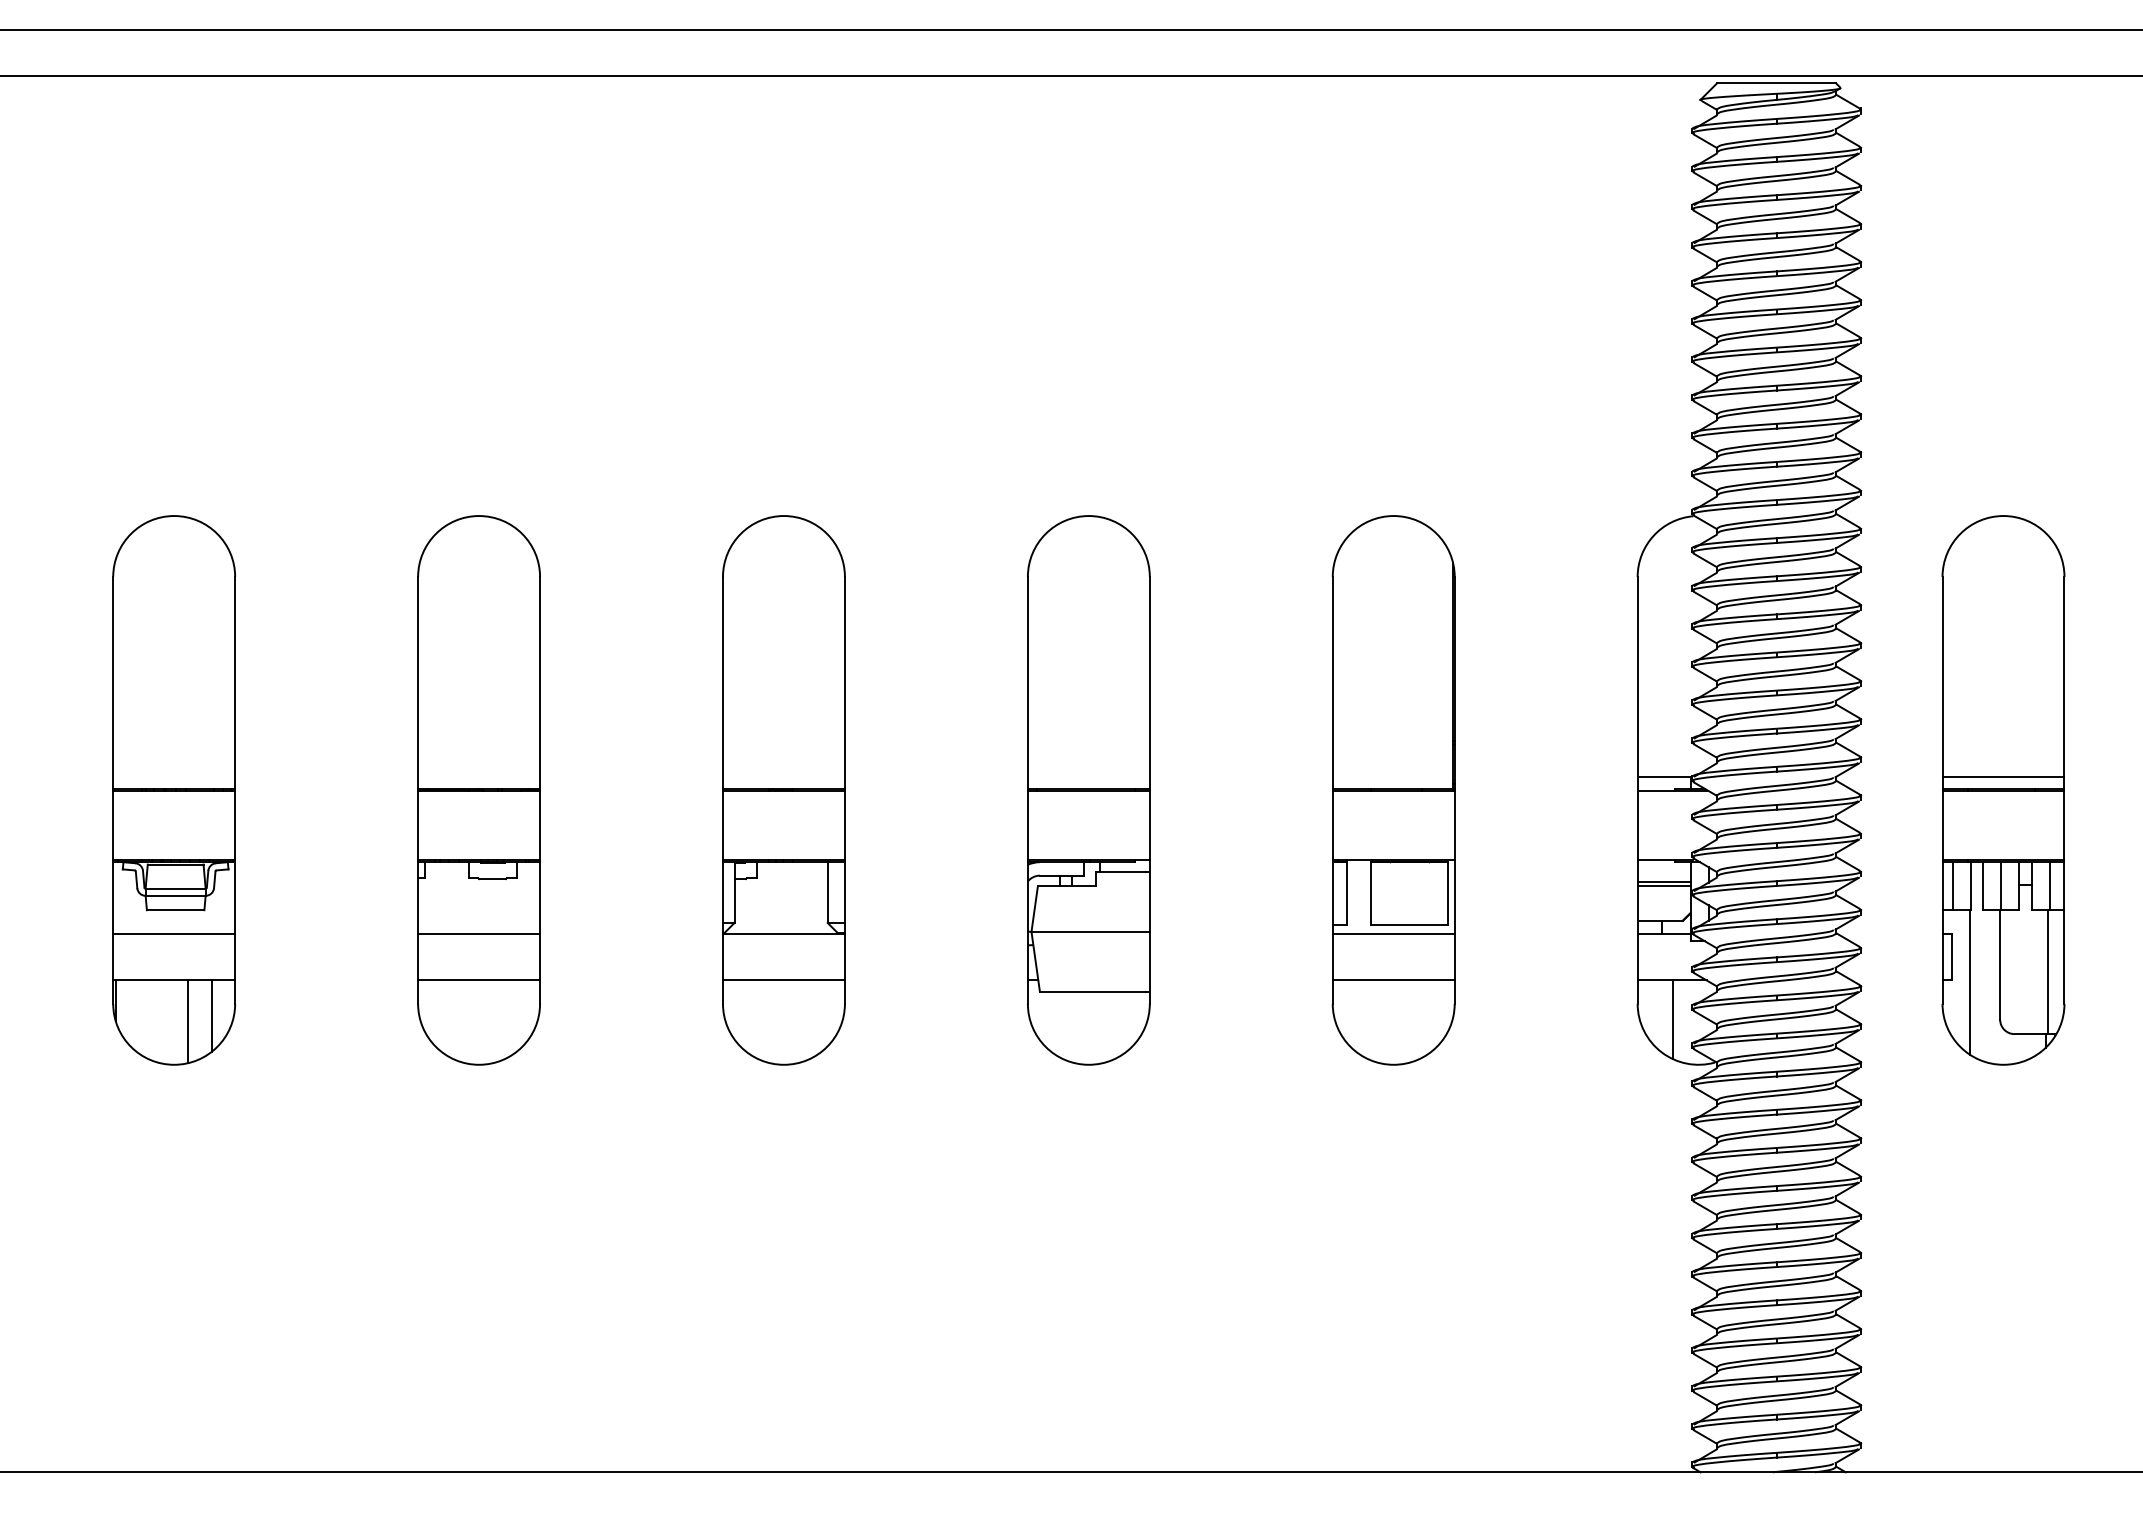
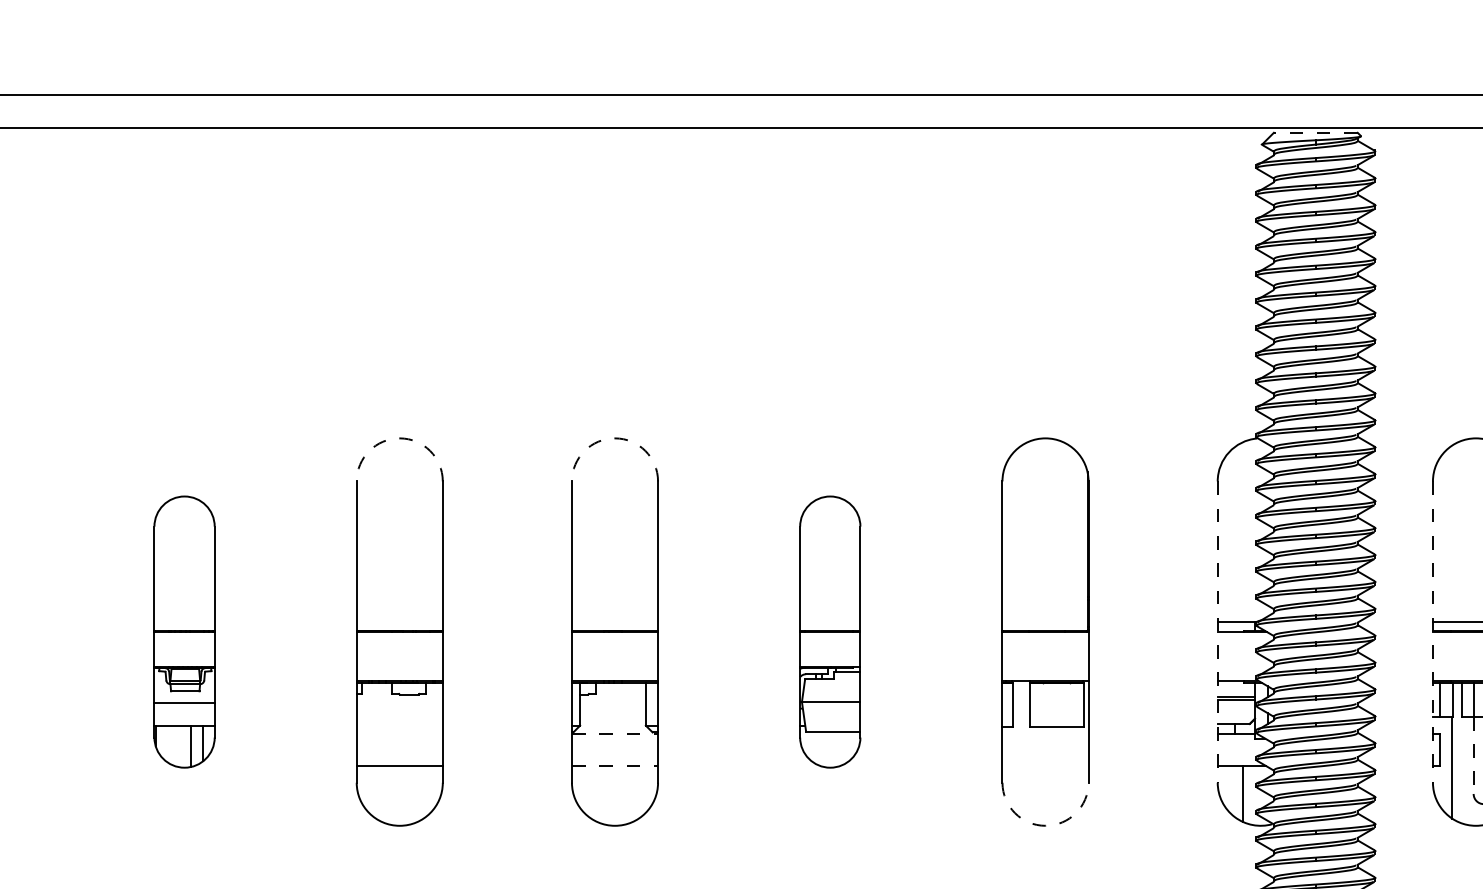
line: (1776, 83) -> (1315, 133), solid -> dashed
arc: (479, 516) -> (400, 438), solid -> dashed
arc: (783, 516) -> (614, 438), solid -> dashed
part: (174, 790) -> (184, 632), size x0.7
part: (1088, 790) -> (830, 632), size x0.7
line: (1637, 790) -> (1217, 632), solid -> dashed
line: (1942, 790) -> (1432, 632), solid -> dashed
line: (479, 934) -> (400, 733), removed
line: (783, 934) -> (614, 733), solid -> dashed
line: (1393, 934) -> (1045, 733), removed
line: (2000, 965) -> (1473, 755), solid -> dashed
line: (783, 980) -> (614, 766), solid -> dashed
line: (1393, 980) -> (1045, 766), removed
arc: (1393, 1064) -> (1045, 825), solid -> dashed

